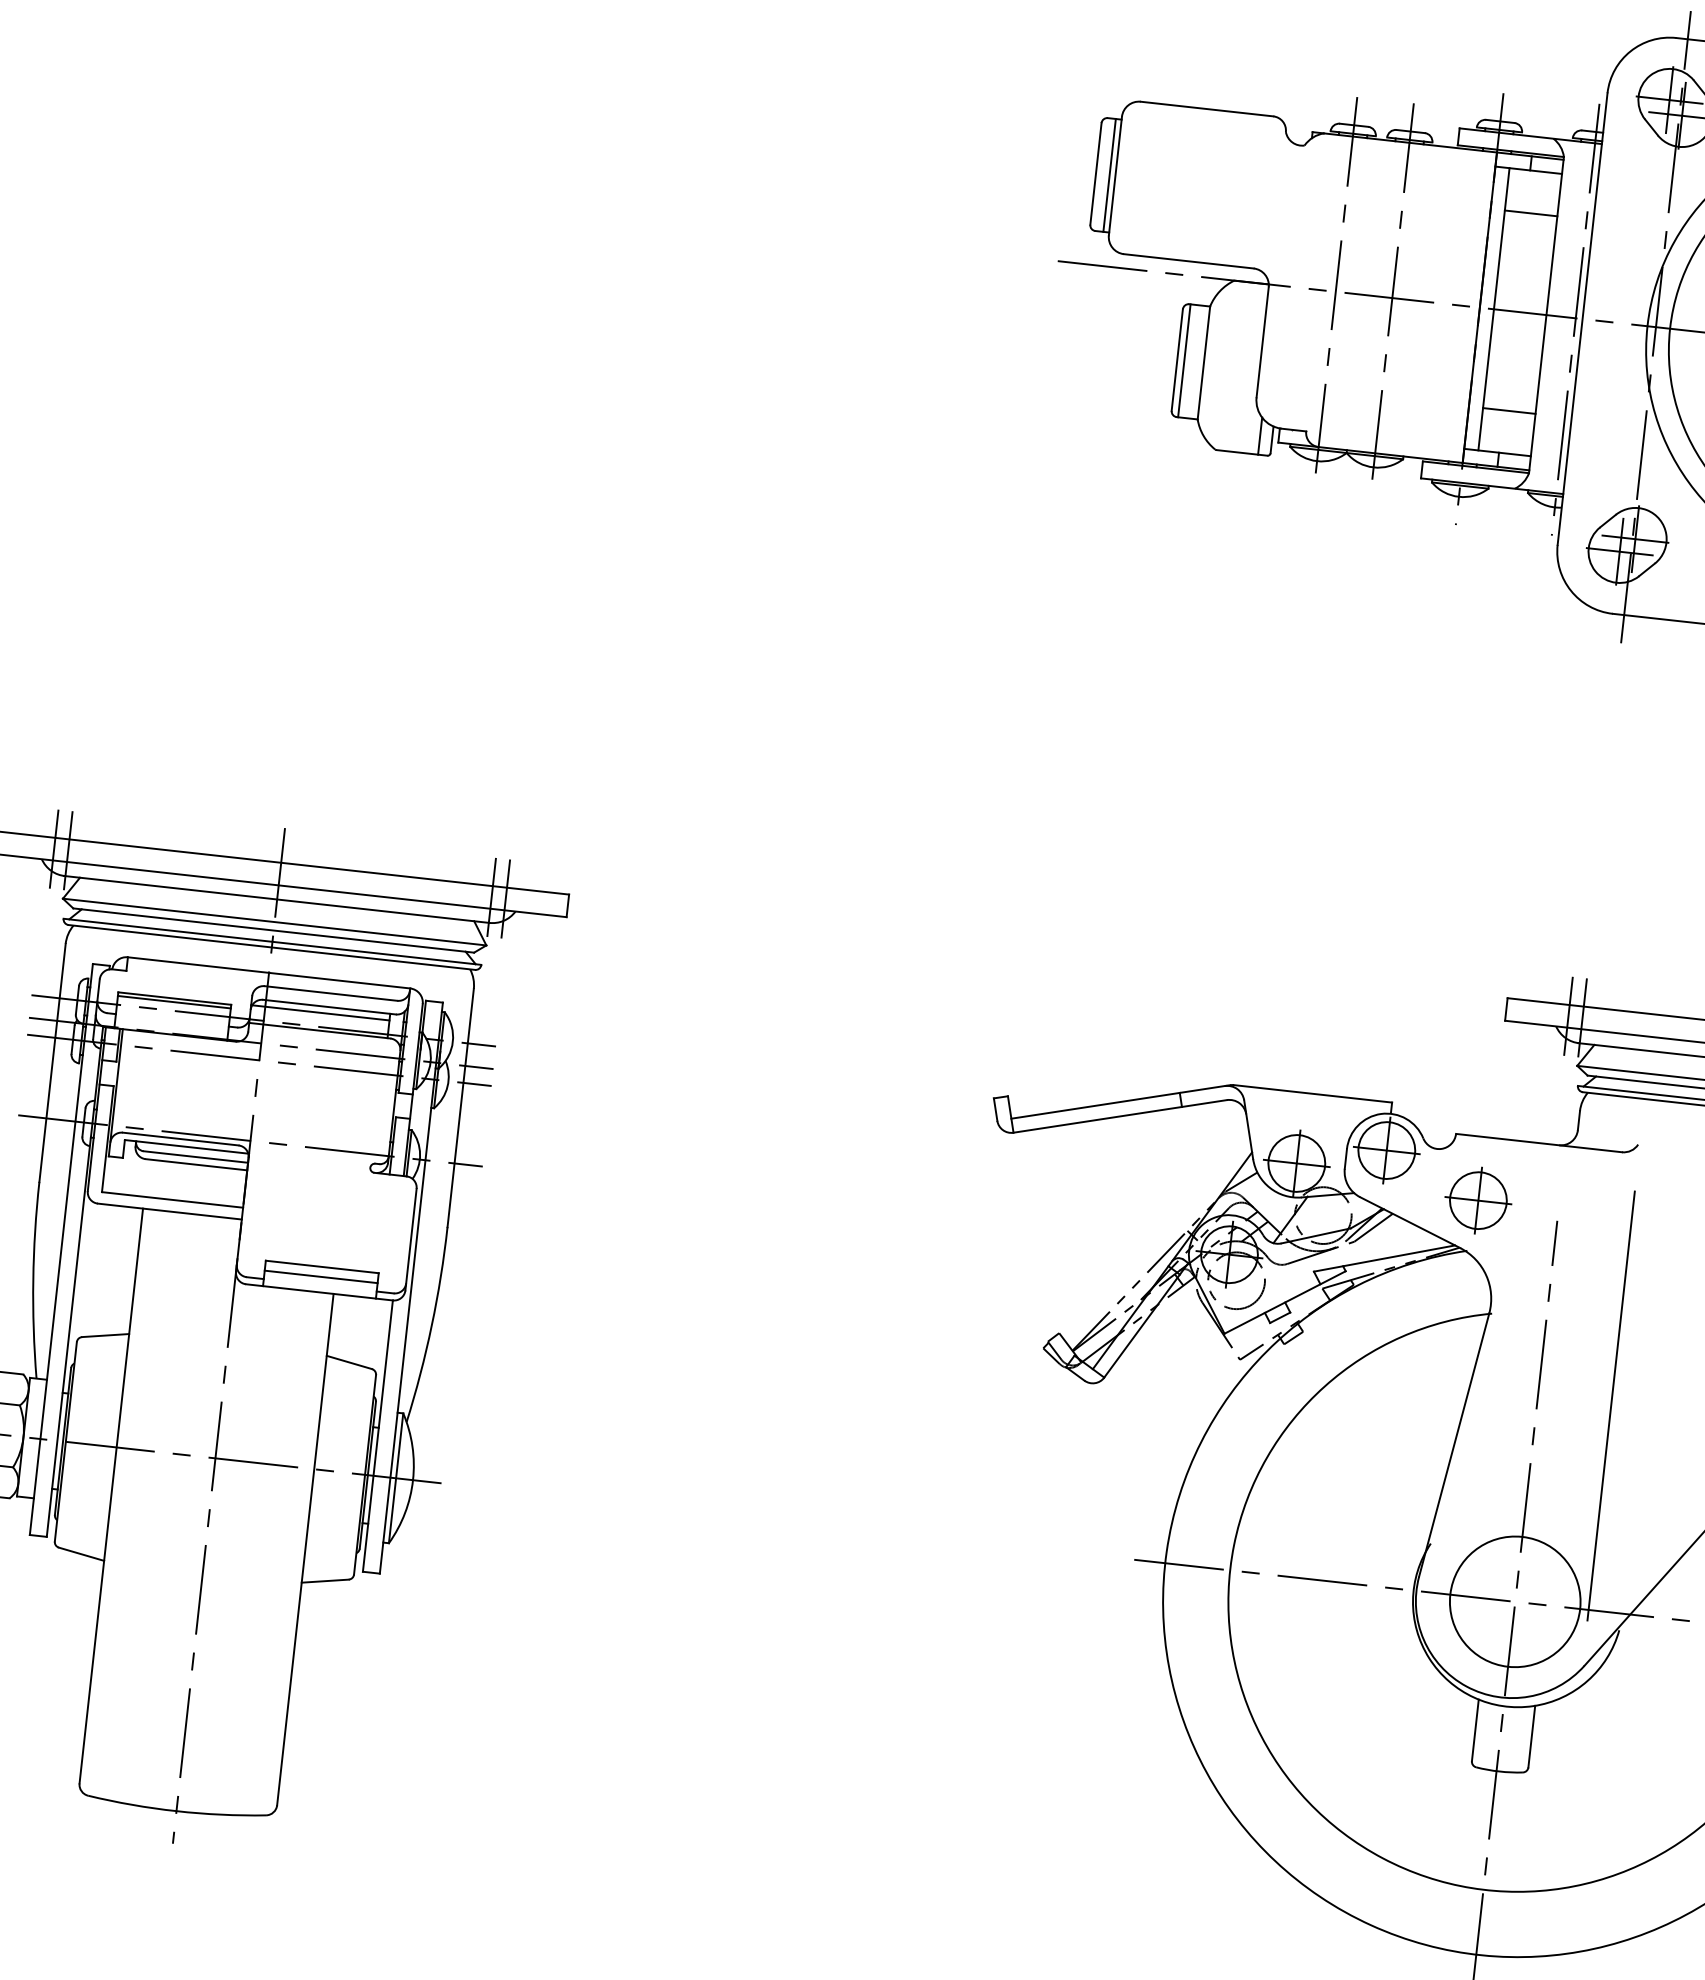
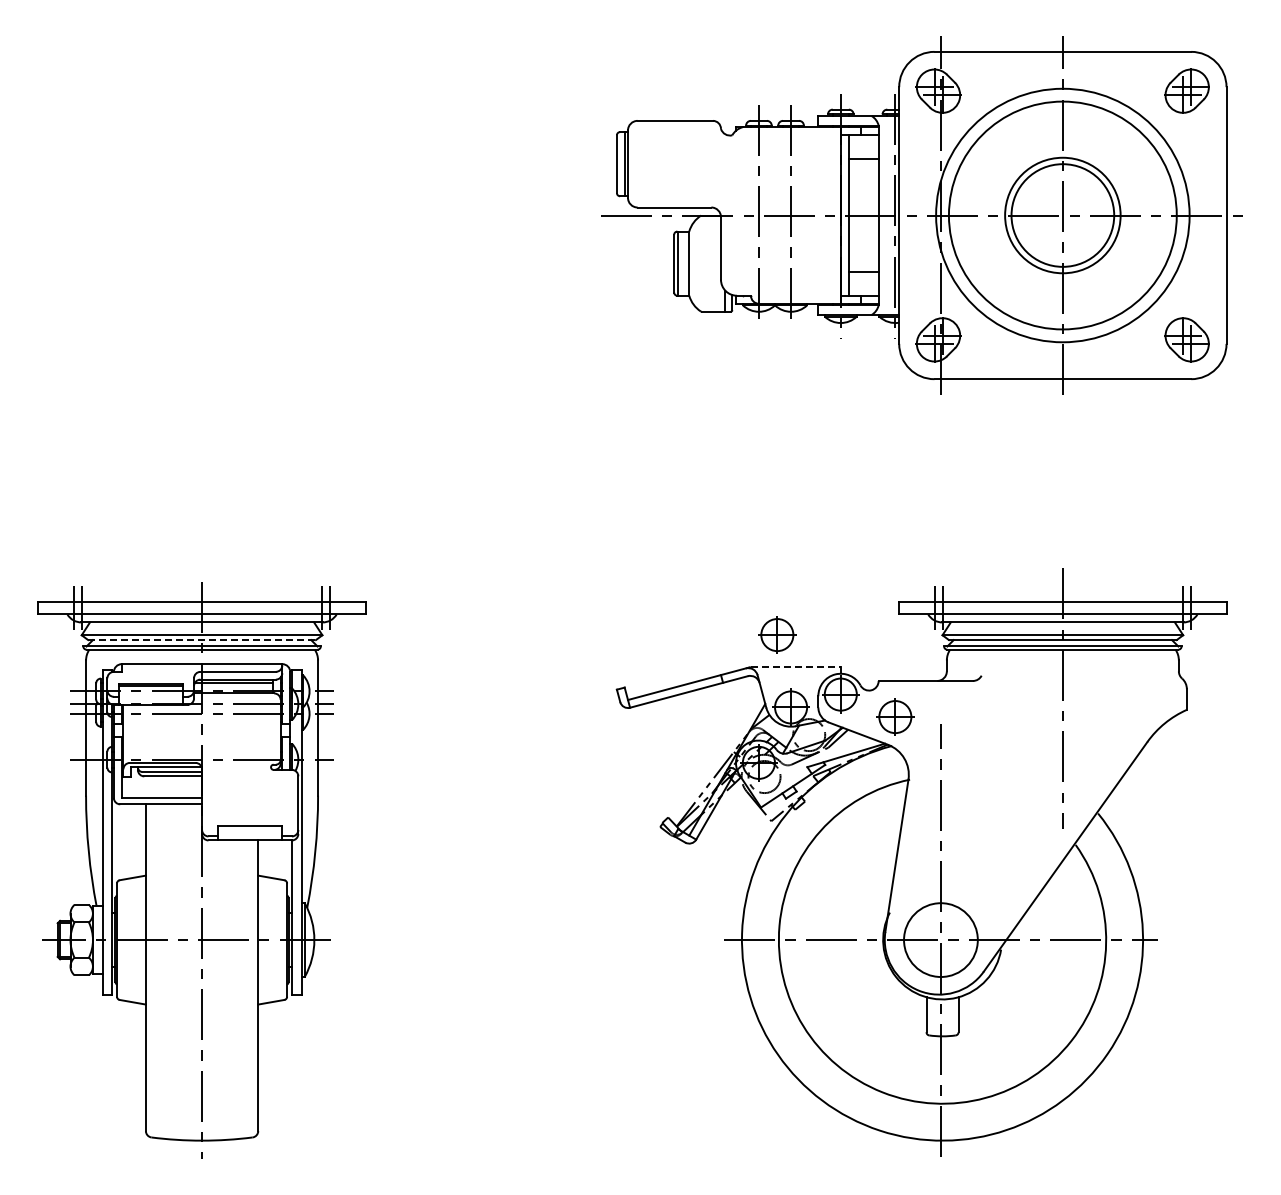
line: (274, 931) -> (202, 640), solid -> dashed
part: (1287, 1032) -> (777, 634), added
line: (1312, 1094) -> (795, 667), solid -> dashed
line: (321, 1276) -> (250, 831), removed
line: (1610, 1406) -> (982, 824), removed

